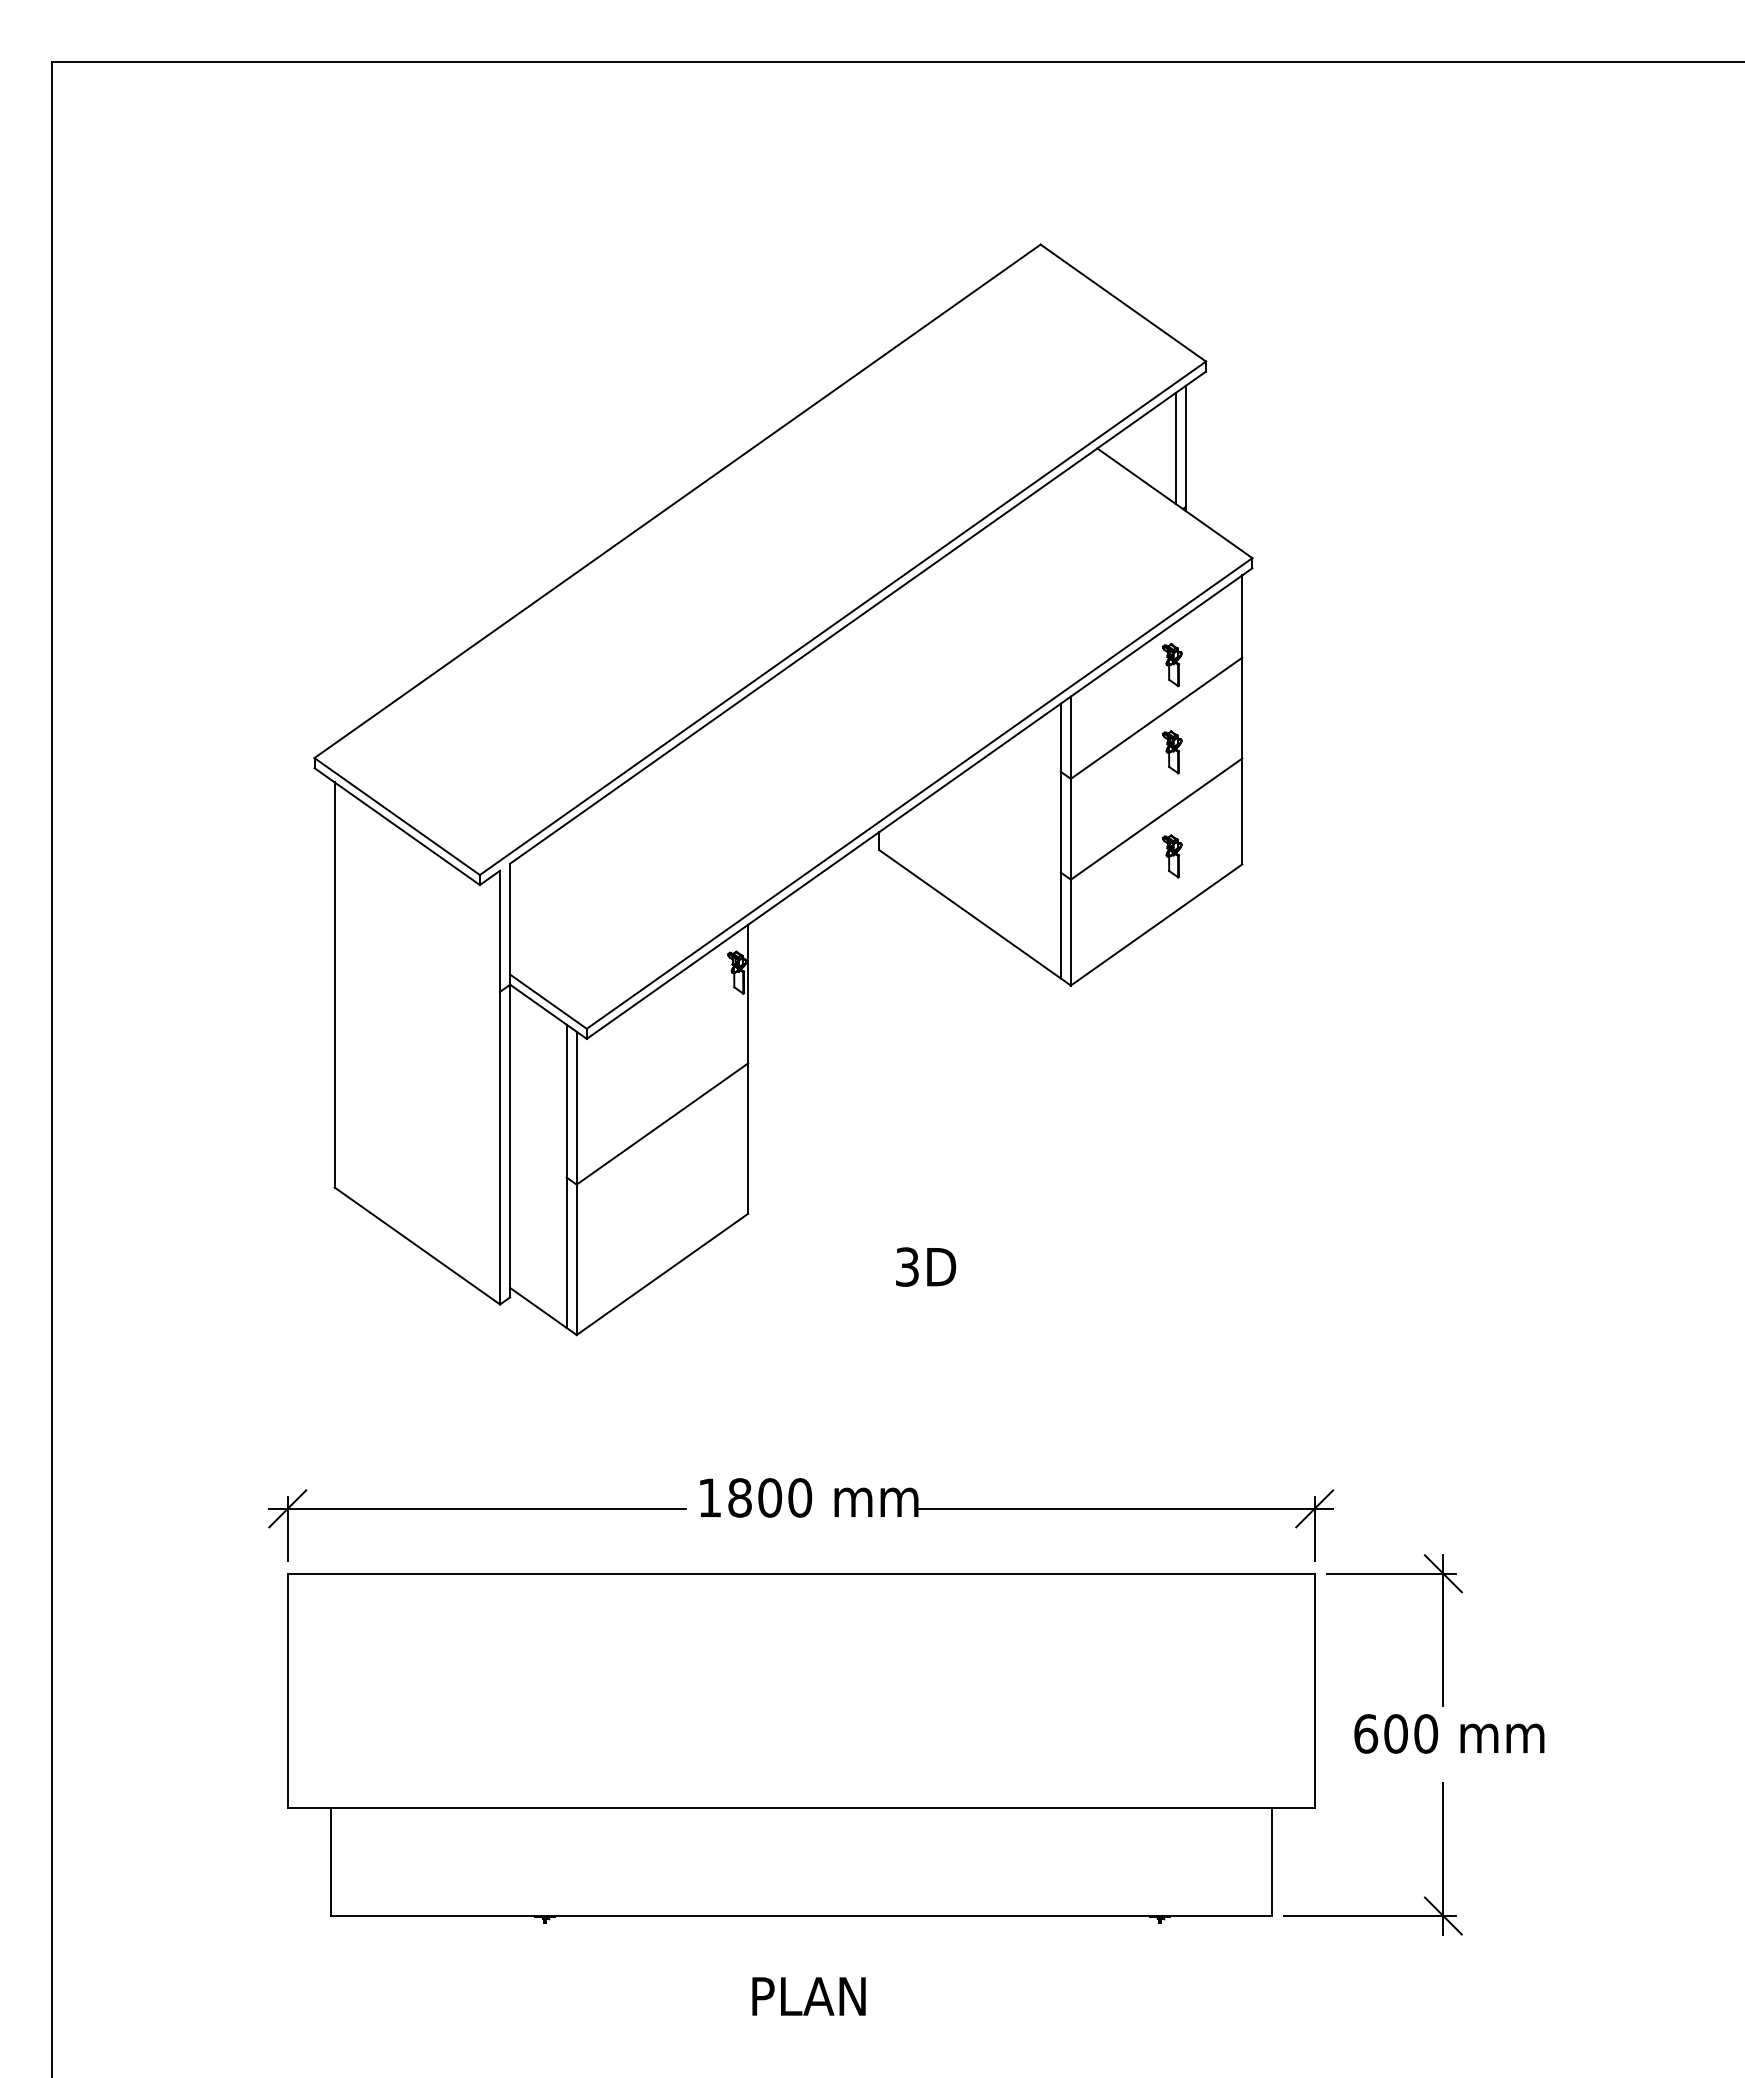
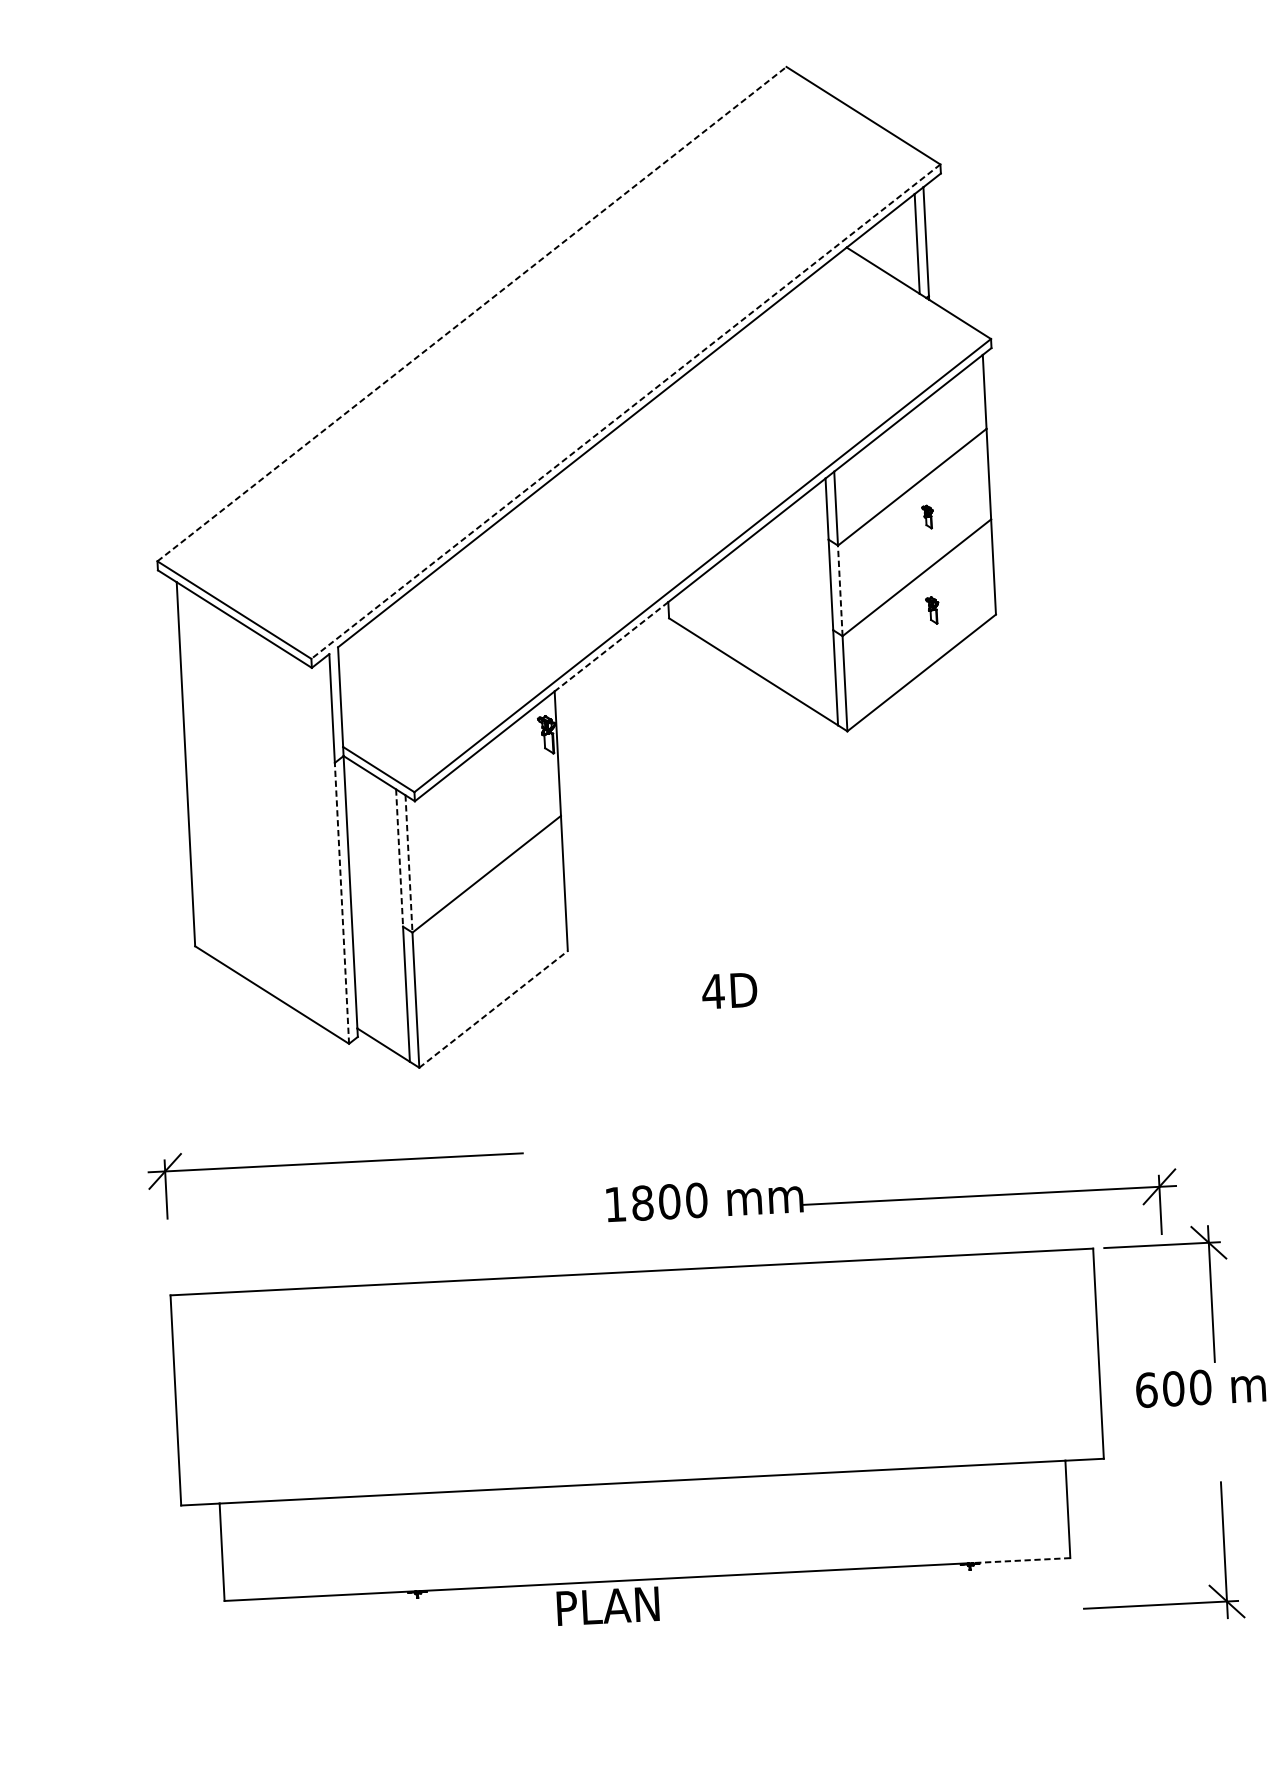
line: (677, 501) -> (471, 314), solid -> dashed
line: (842, 618) -> (625, 411), solid -> dashed
part: (1171, 665) -> (923, 439), removed
part: (1171, 752) -> (927, 517), size x0.6
line: (1070, 828) -> (839, 590), solid -> dashed
part: (1171, 856) -> (931, 610), size x0.7
line: (813, 878) -> (611, 646), solid -> dashed
line: (566, 1101) -> (399, 858), solid -> dashed
line: (576, 1108) -> (408, 864), solid -> dashed
line: (500, 1147) -> (342, 902), solid -> dashed
text: (906, 1266) -> (712, 991), 3D -> 4D
line: (662, 1274) -> (493, 1009), solid -> dashed
part: (477, 1509) -> (335, 1163), moved
part: (1017, 1509) -> (892, 1200), moved
part: (1372, 1915) -> (1163, 1604), moved
line: (1217, 1916) -> (1021, 1561), solid -> dashed
text: (808, 1996) -> (607, 1606), moved

